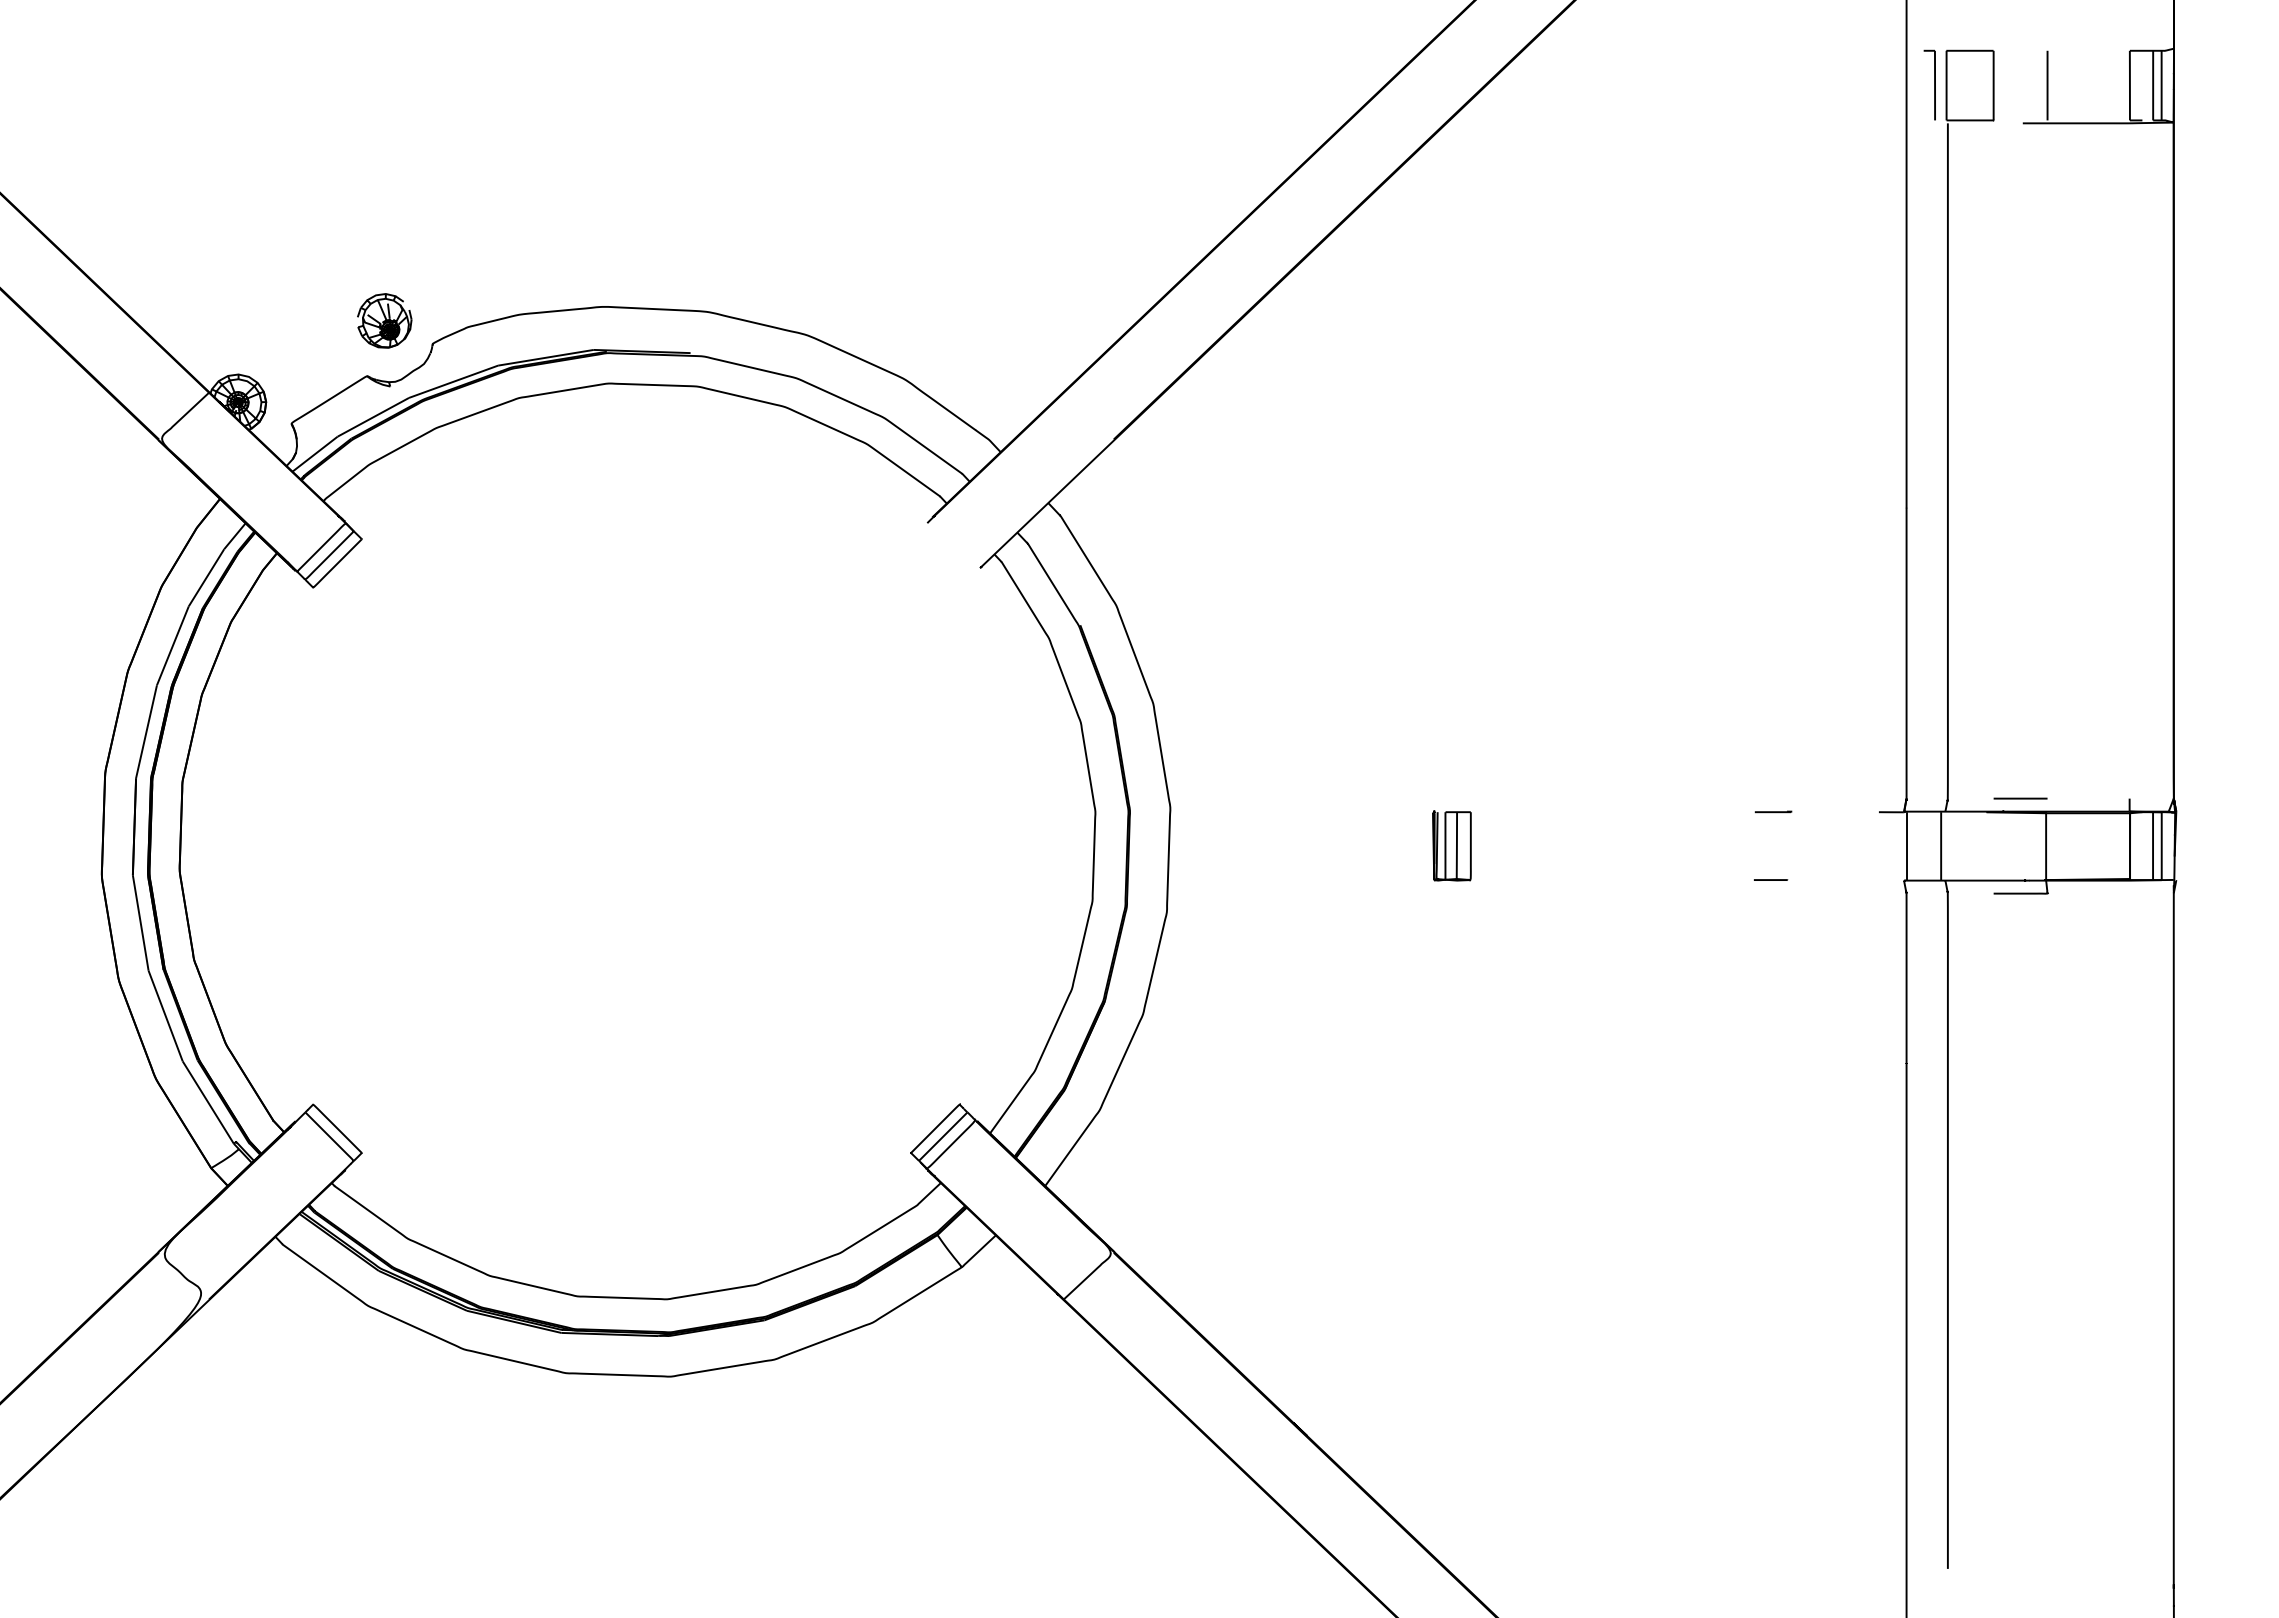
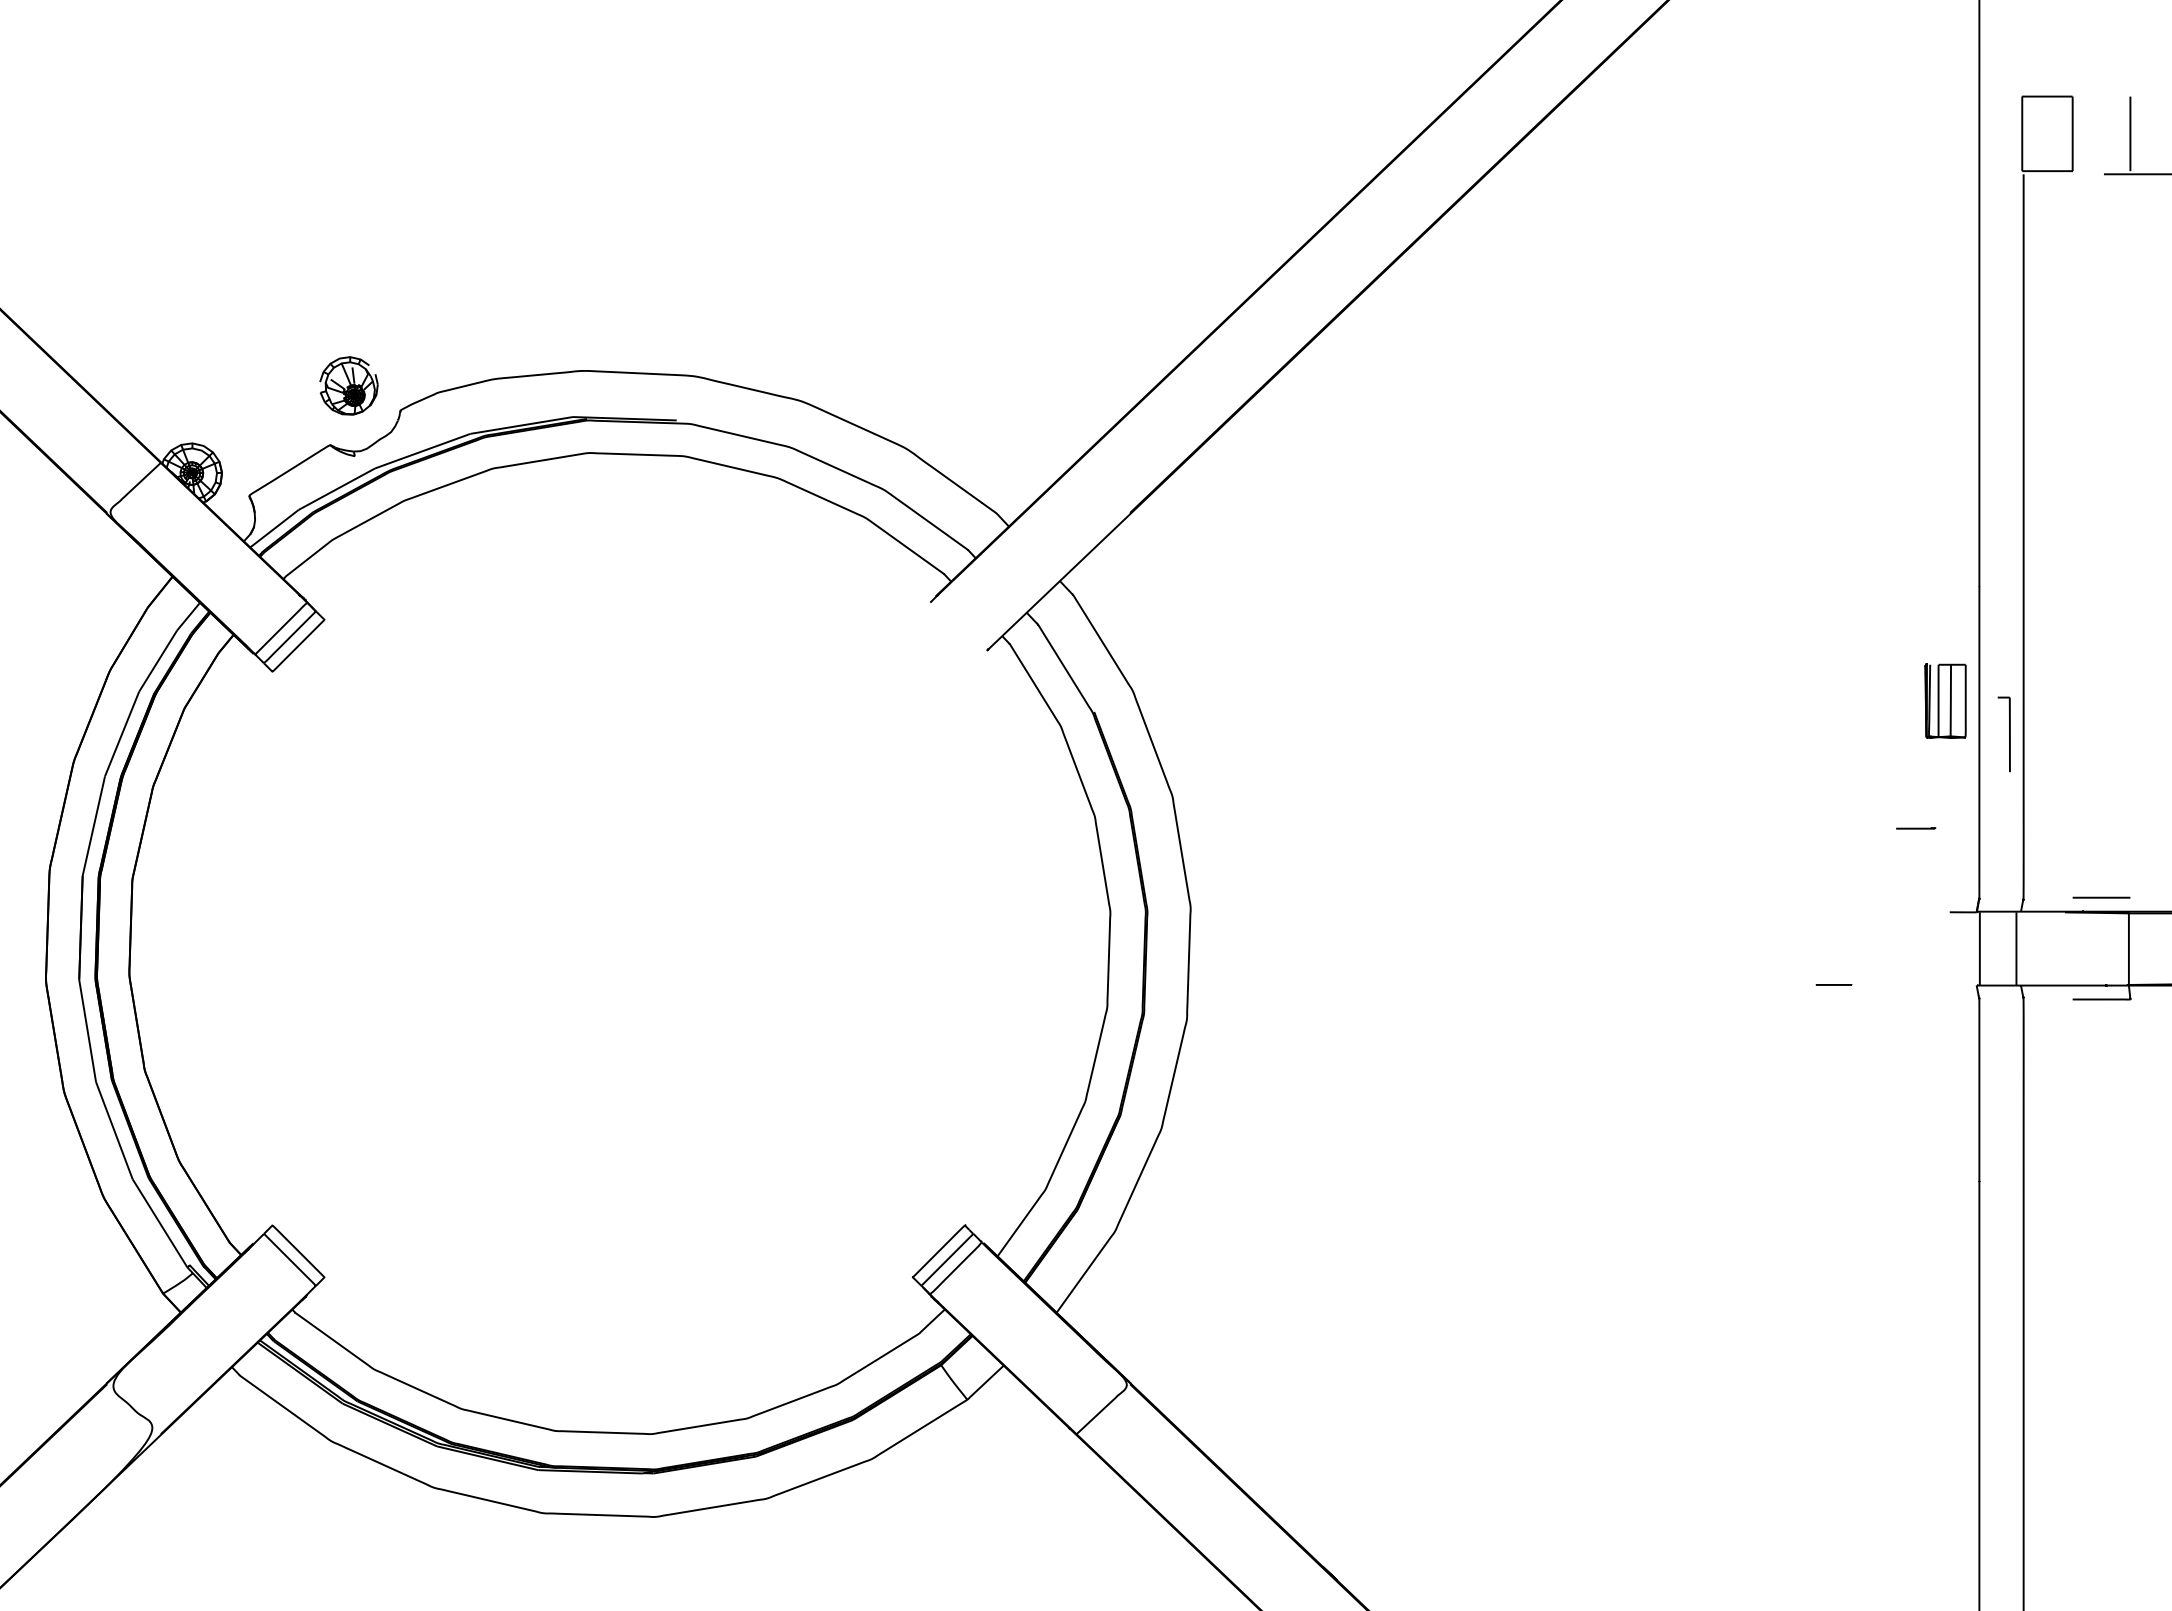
part: (1929, 84) -> (2003, 733), moved
line: (1773, 811) -> (1916, 827), moved
part: (1451, 845) -> (1945, 700), moved

